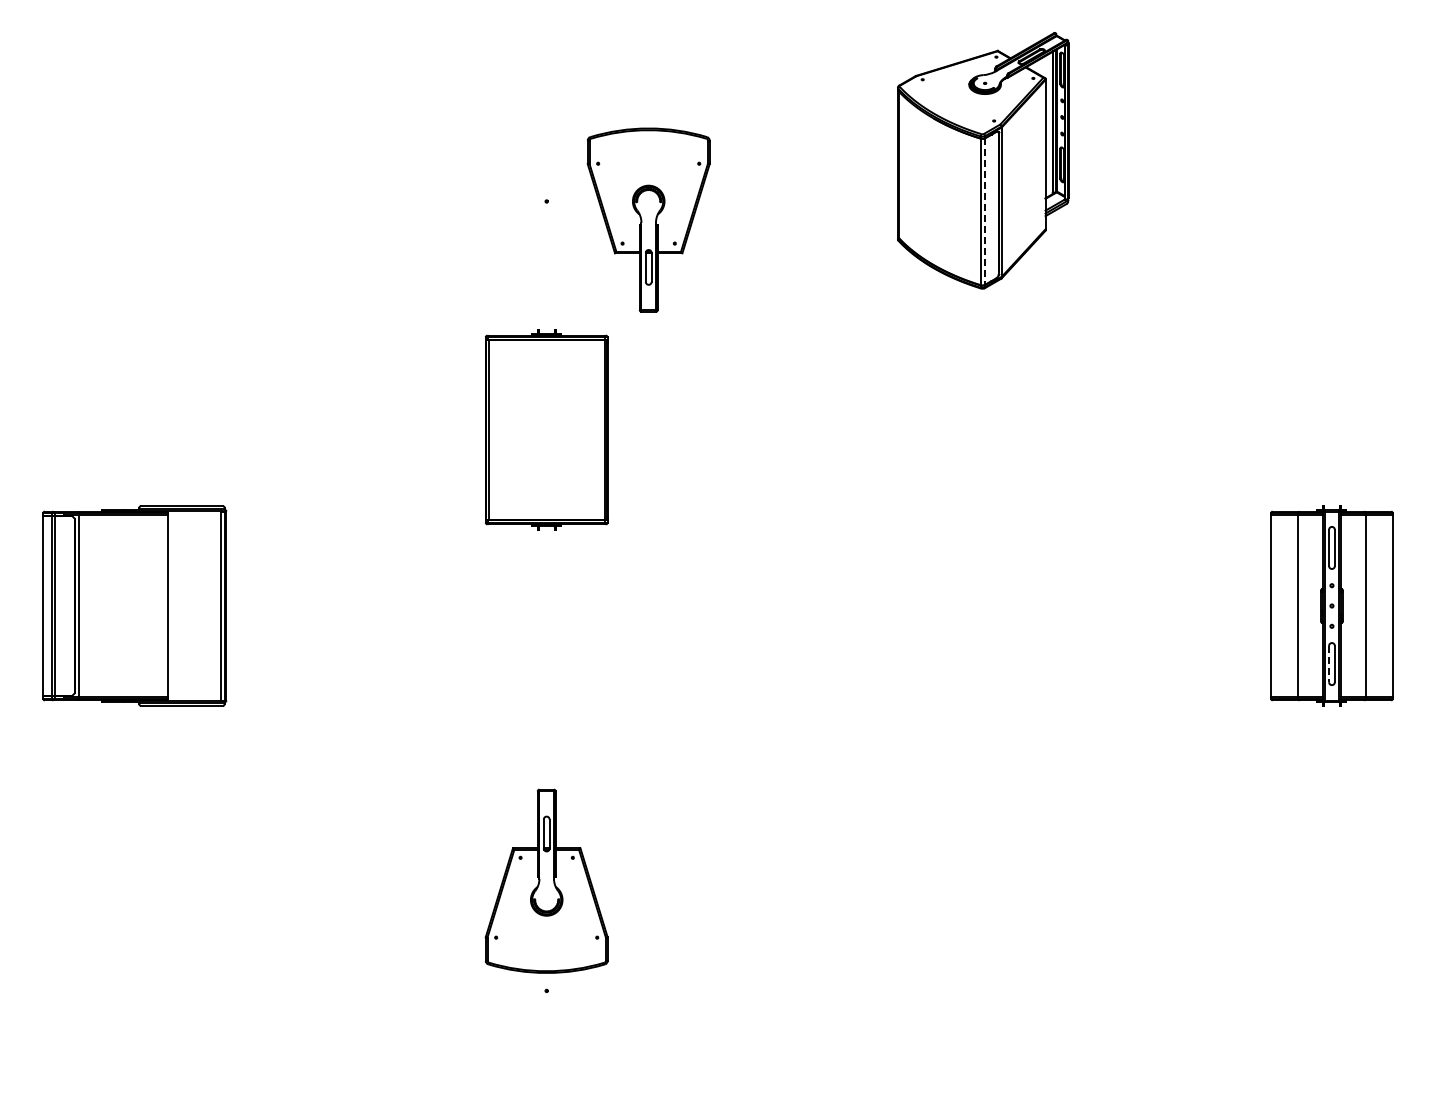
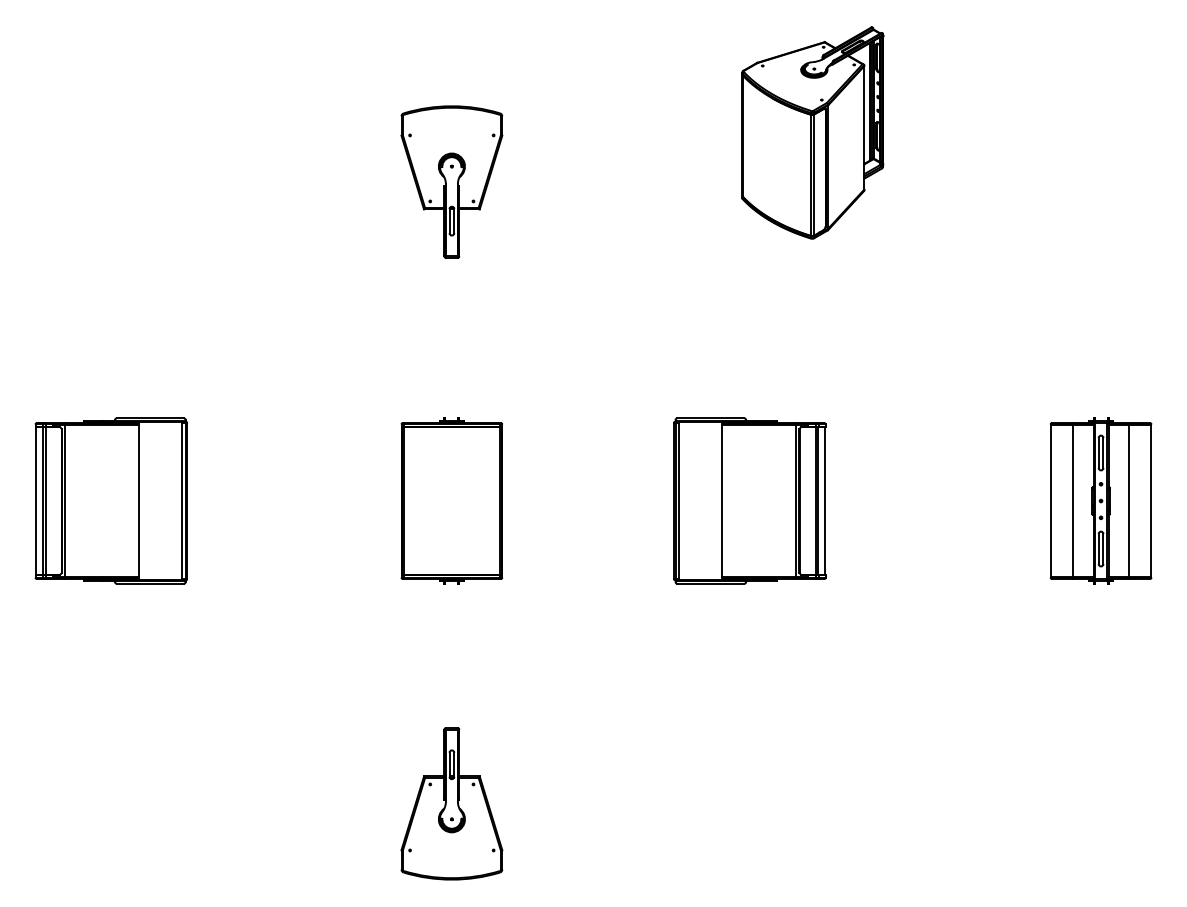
line: (985, 212) -> (814, 175), dashed -> solid
part: (648, 219) -> (451, 181), moved
part: (546, 429) -> (451, 500), moved
part: (906, 605) -> (749, 500), added
line: (1329, 664) -> (1099, 549), dashed -> solid
part: (546, 880) -> (451, 803), moved

